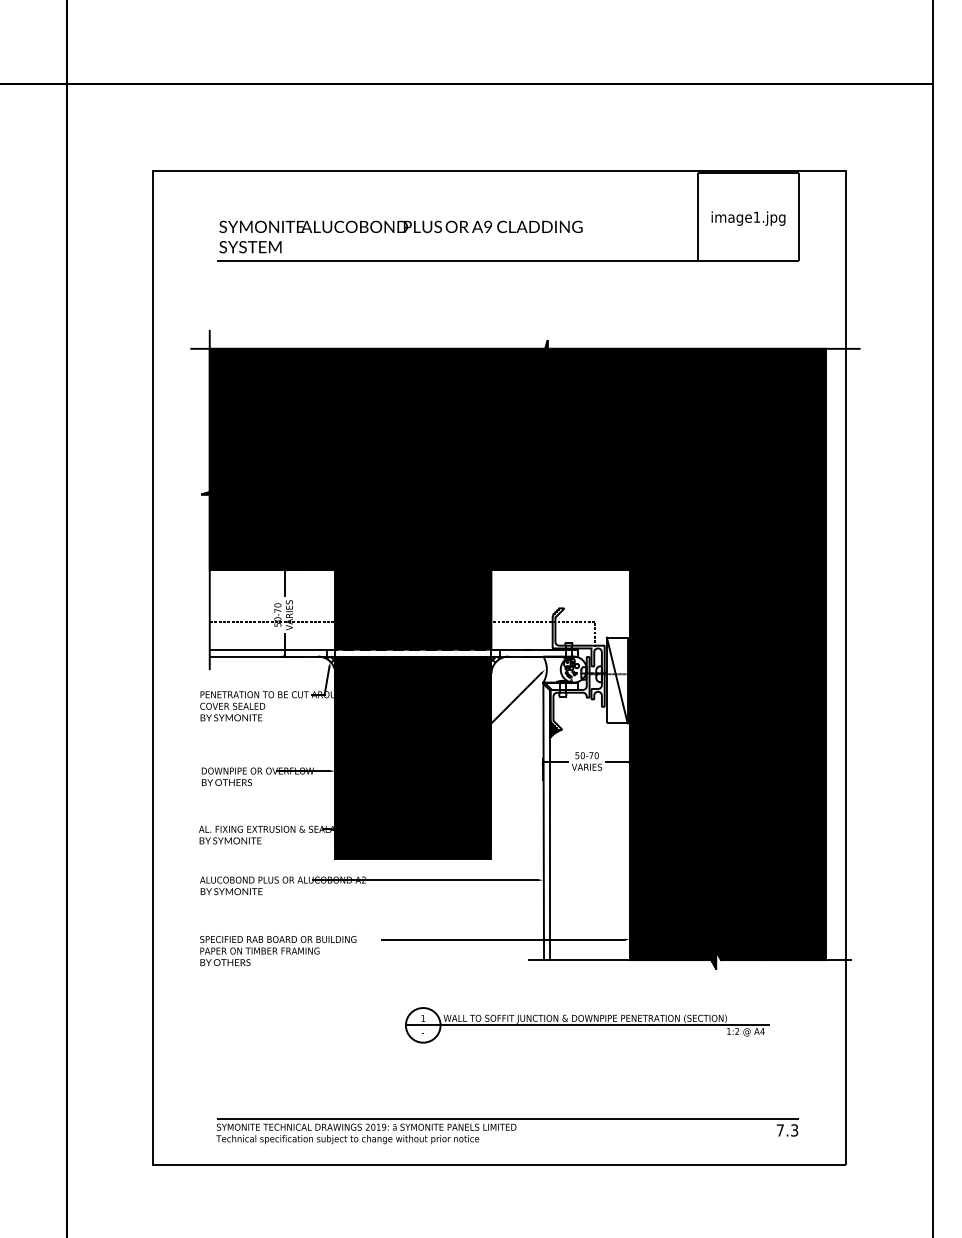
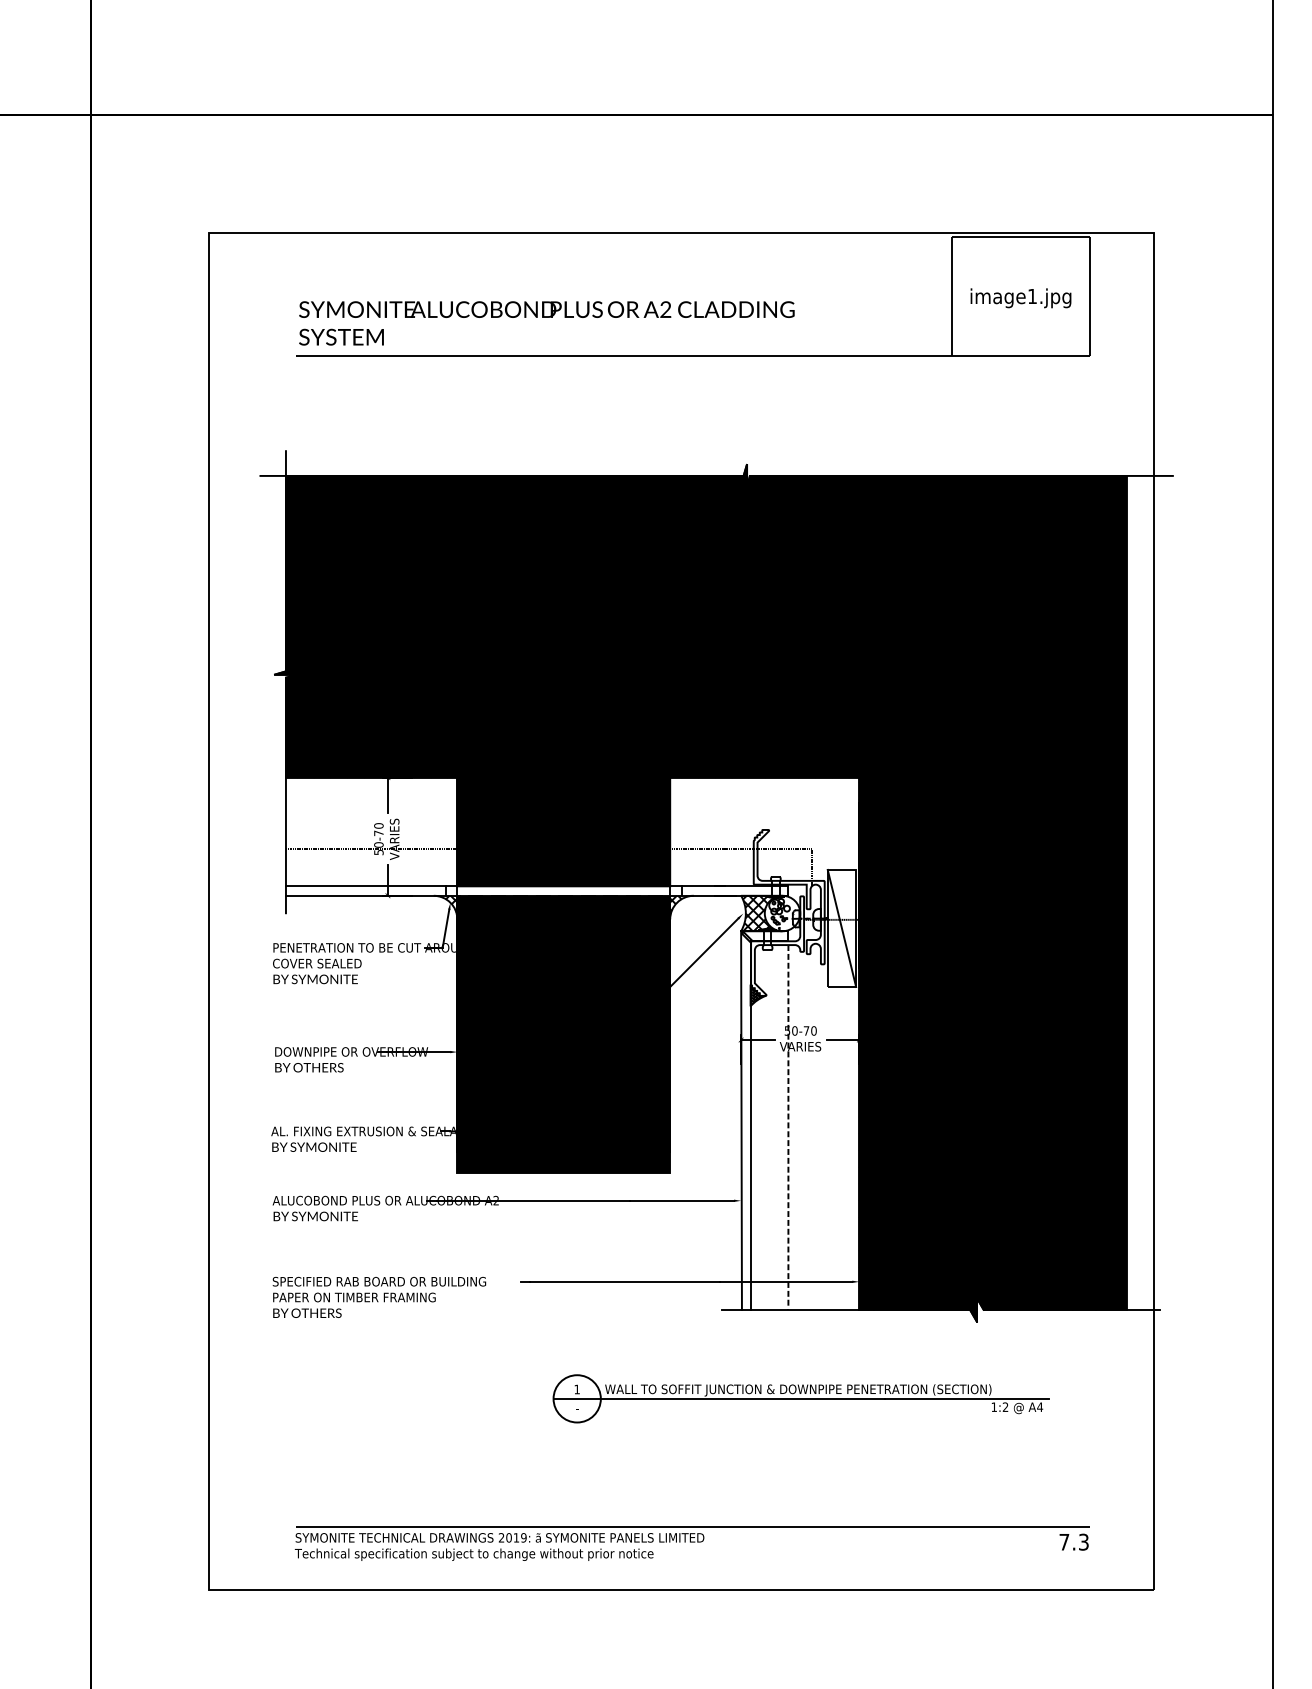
text: (488, 227) -> (666, 310), A9 -> A2
hatch: (557, 669) -> (760, 913), added
line: (578, 826) -> (789, 1127), added

